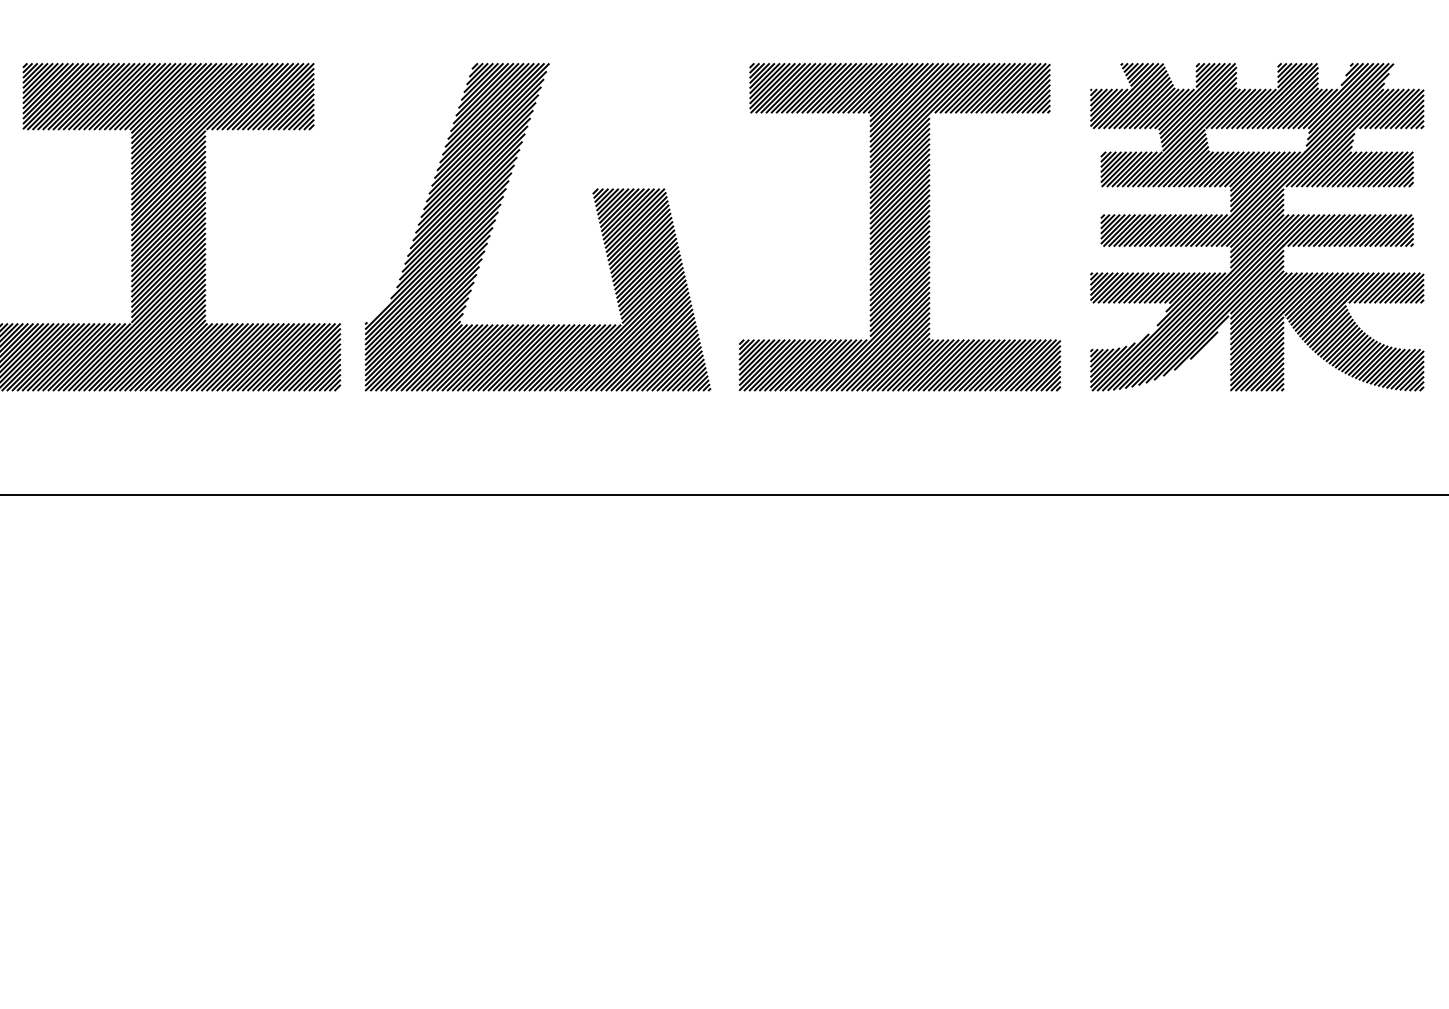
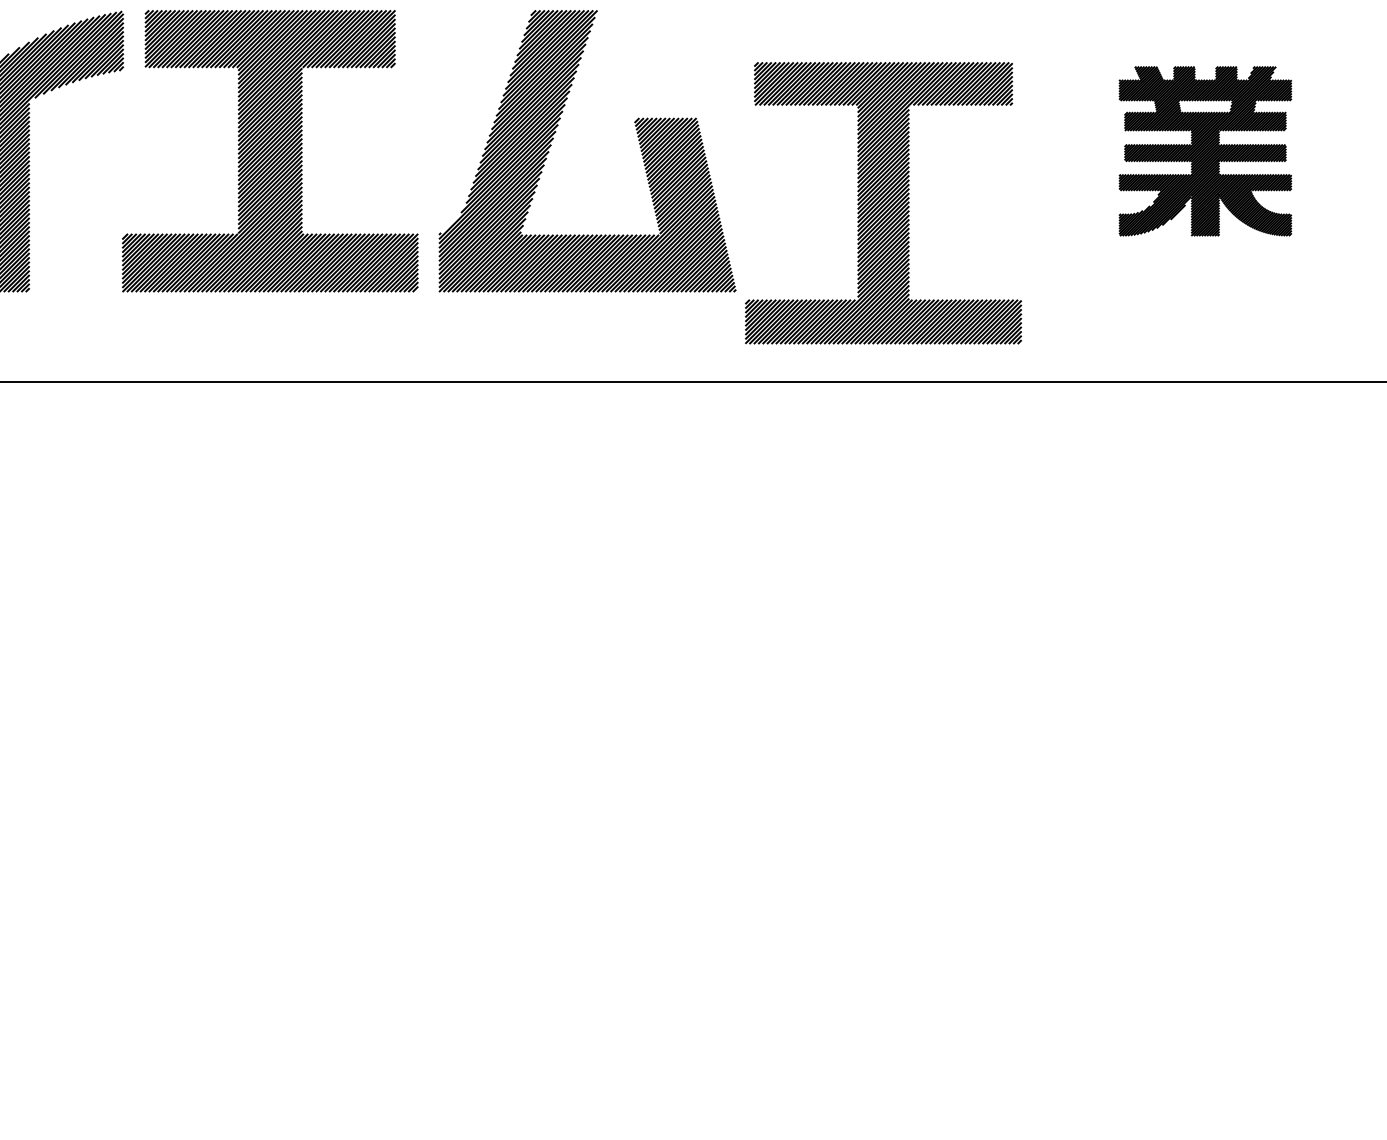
part: (899, 227) -> (883, 203), moved
part: (1257, 227) -> (1205, 151), size x0.6

